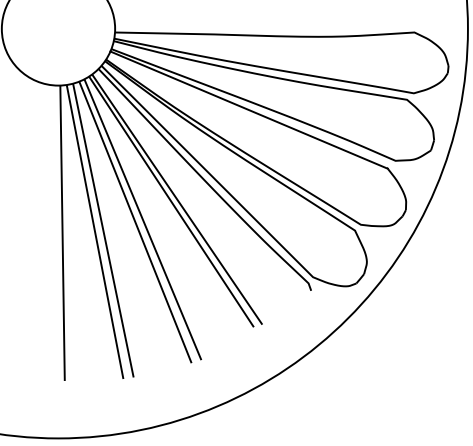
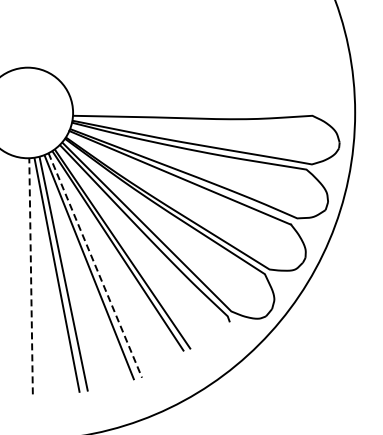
line: (143, 219) -> (95, 265), solid -> dashed
line: (63, 232) -> (31, 275), solid -> dashed

